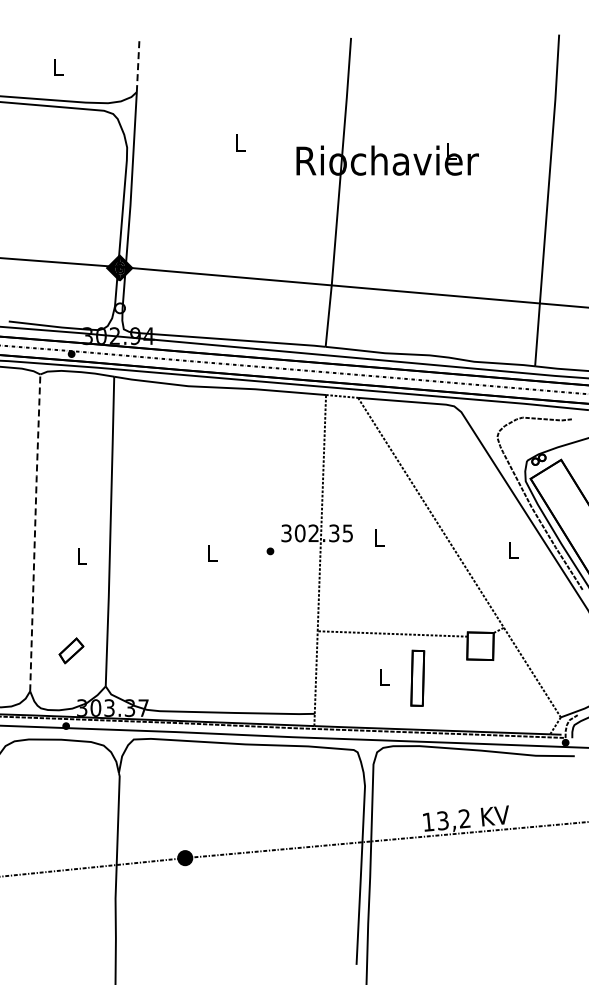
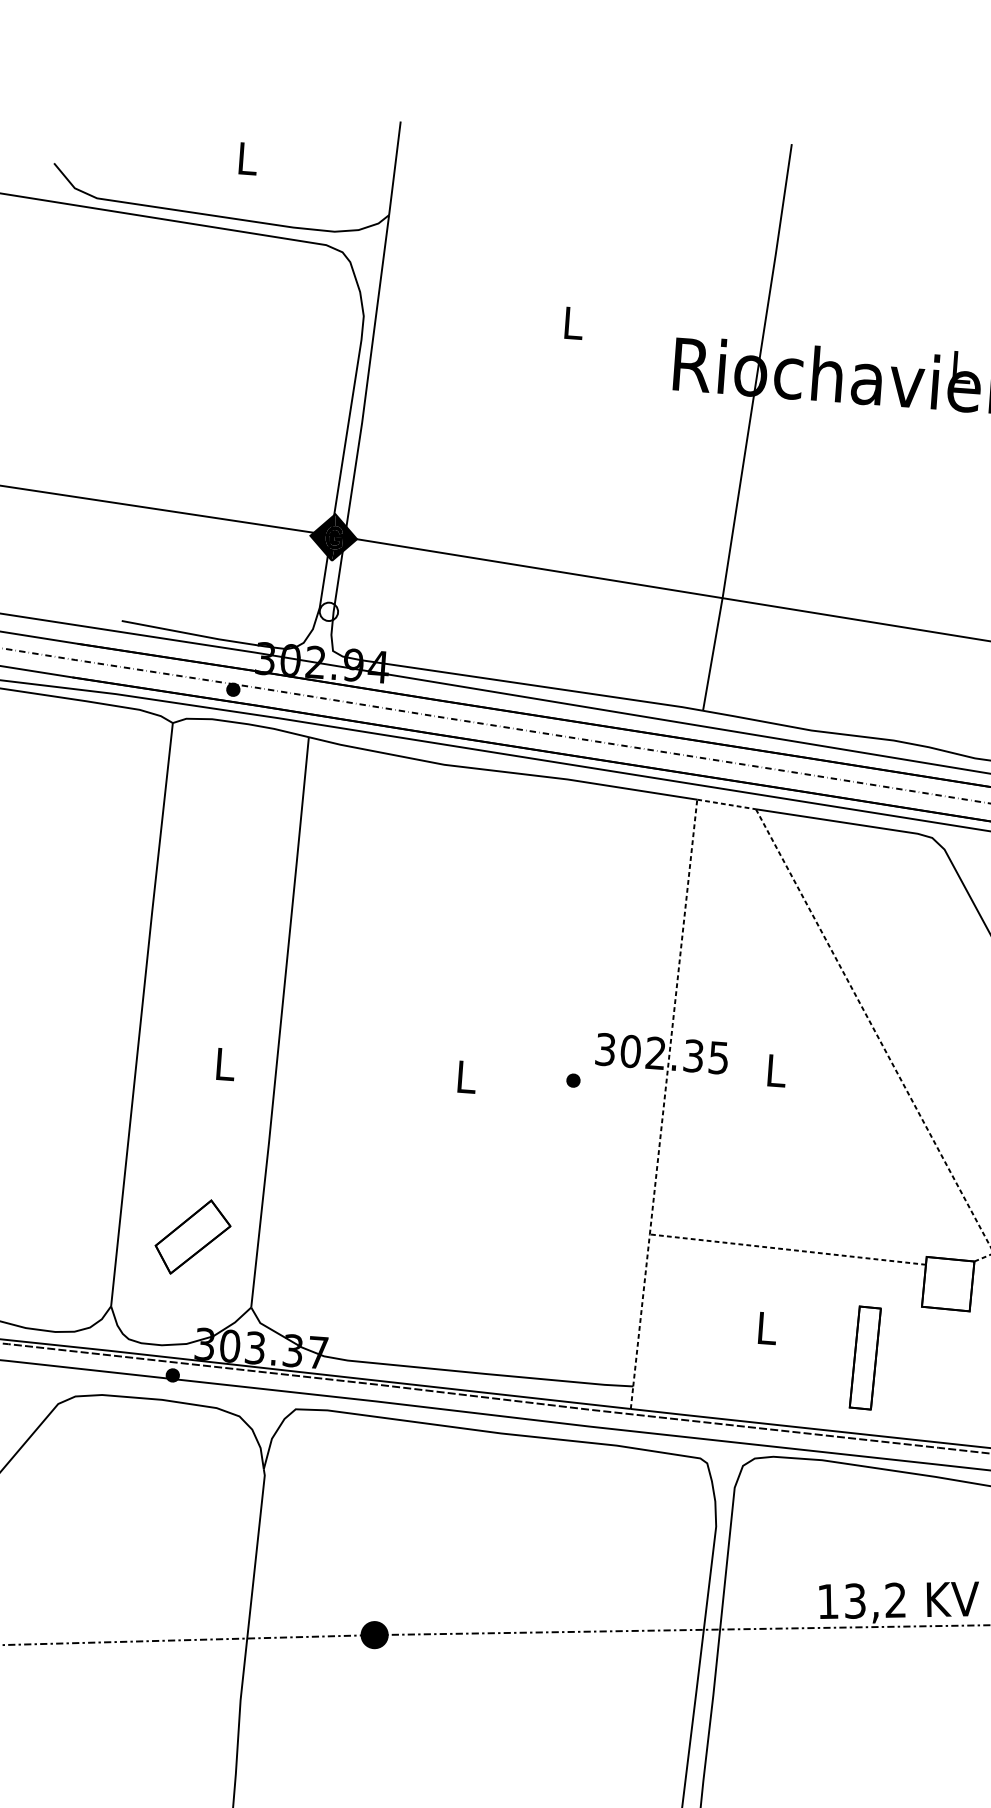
line: (138, 66) -> (395, 168), dashed -> solid
line: (35, 531) -> (142, 1012), dashed -> solid
part: (71, 650) -> (192, 1236), size x1.67
part: (417, 677) -> (864, 1356), moved

